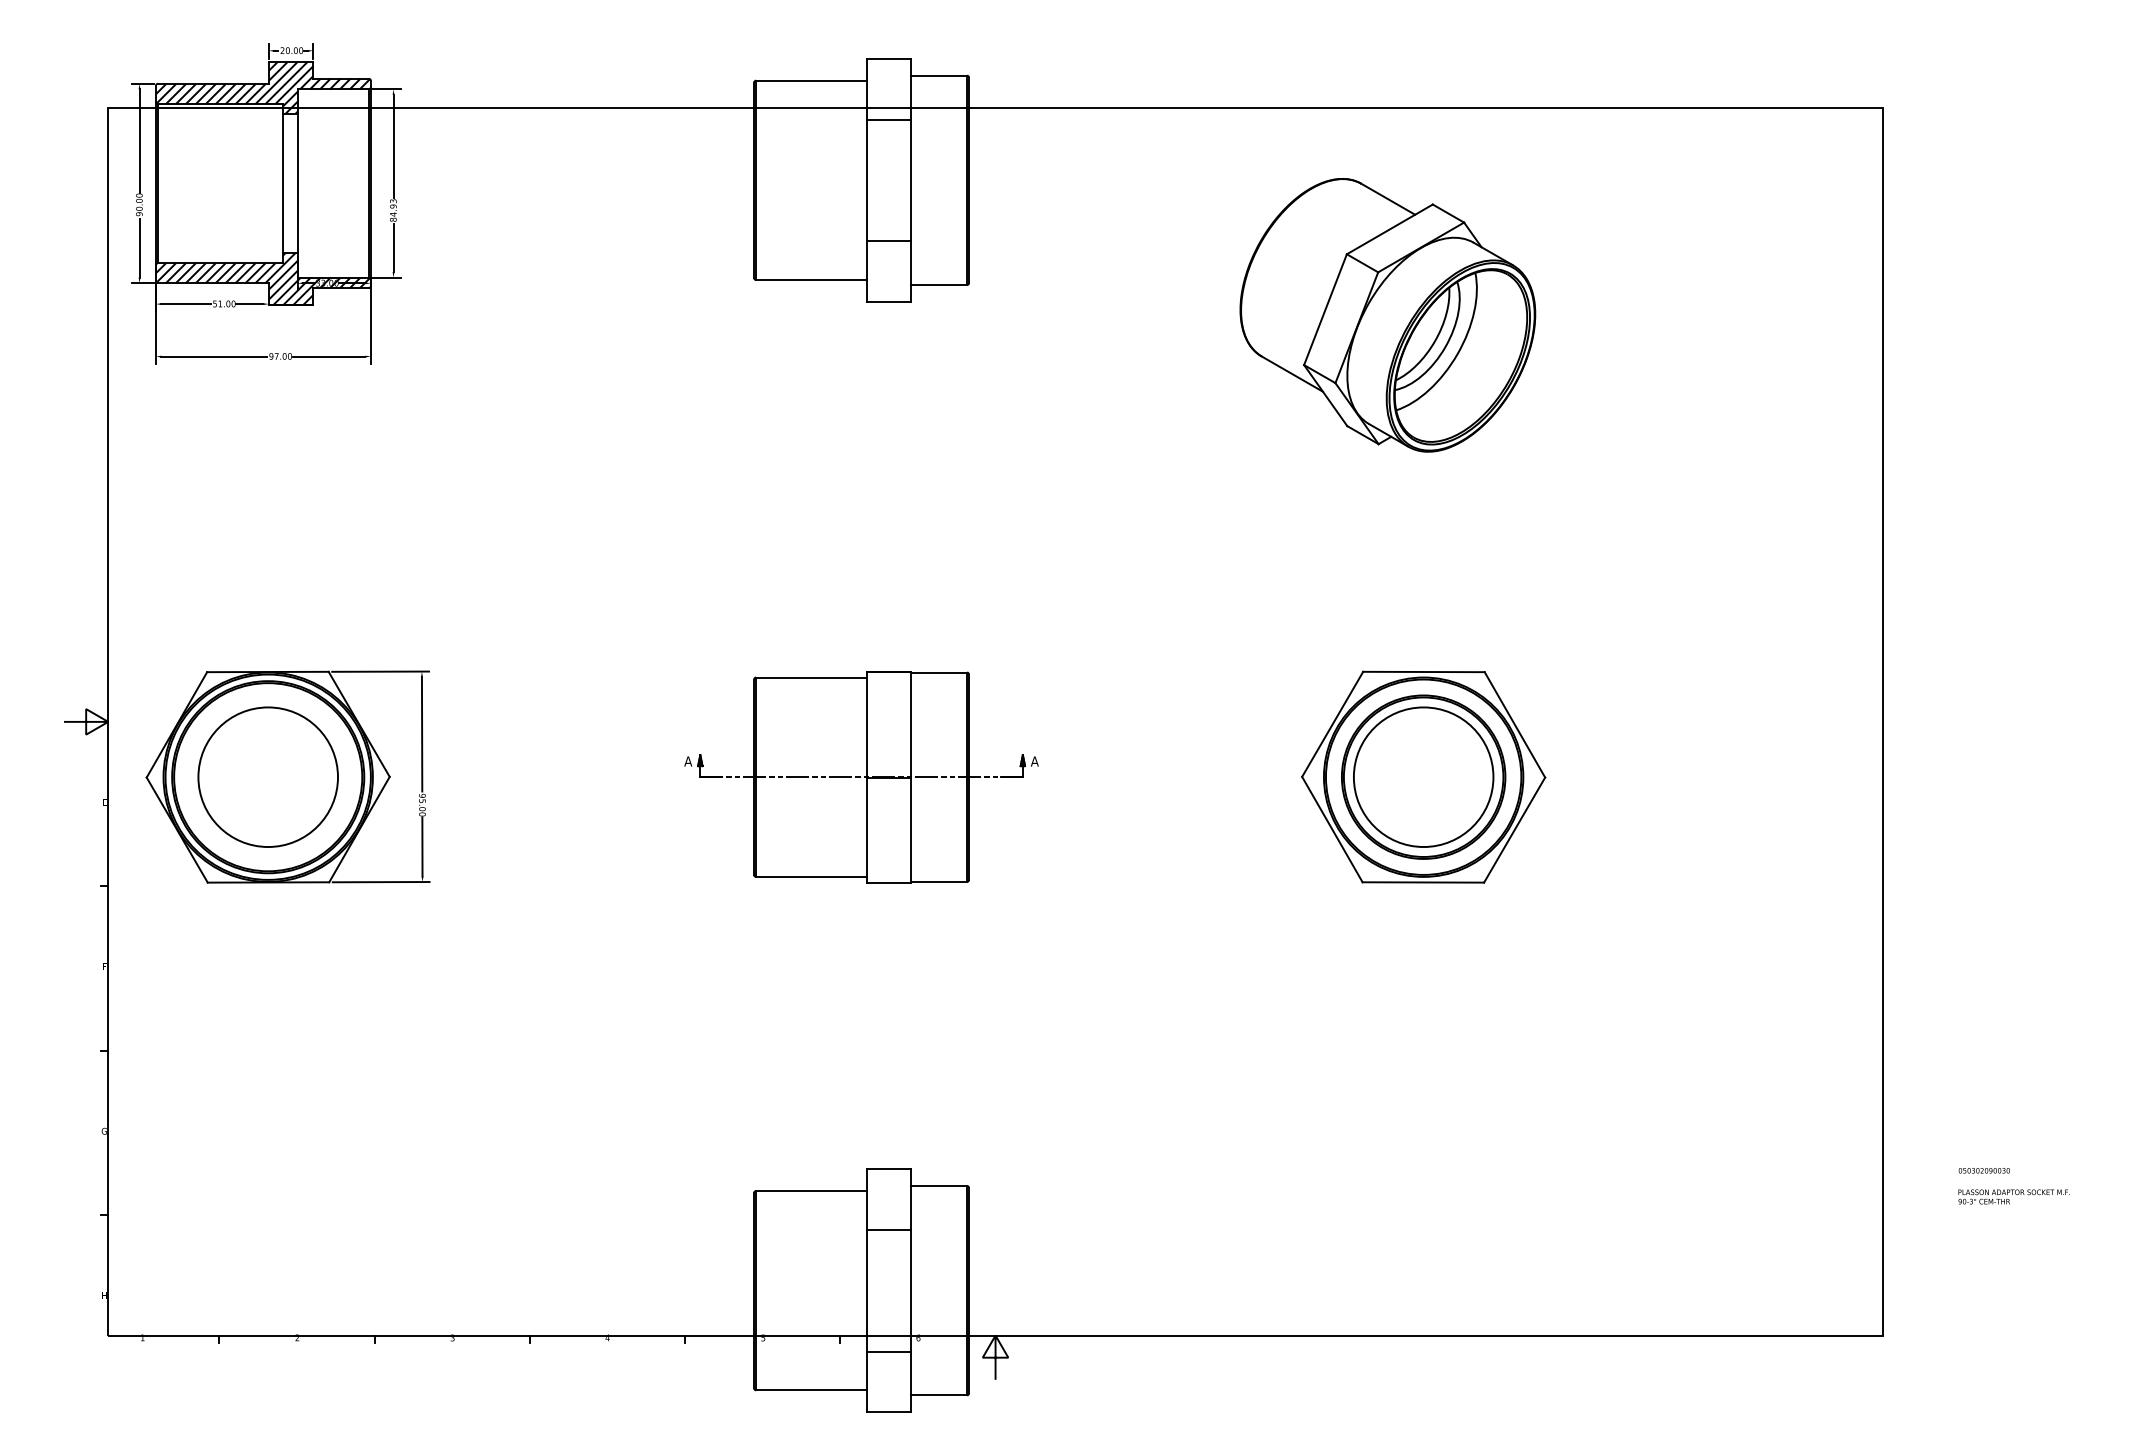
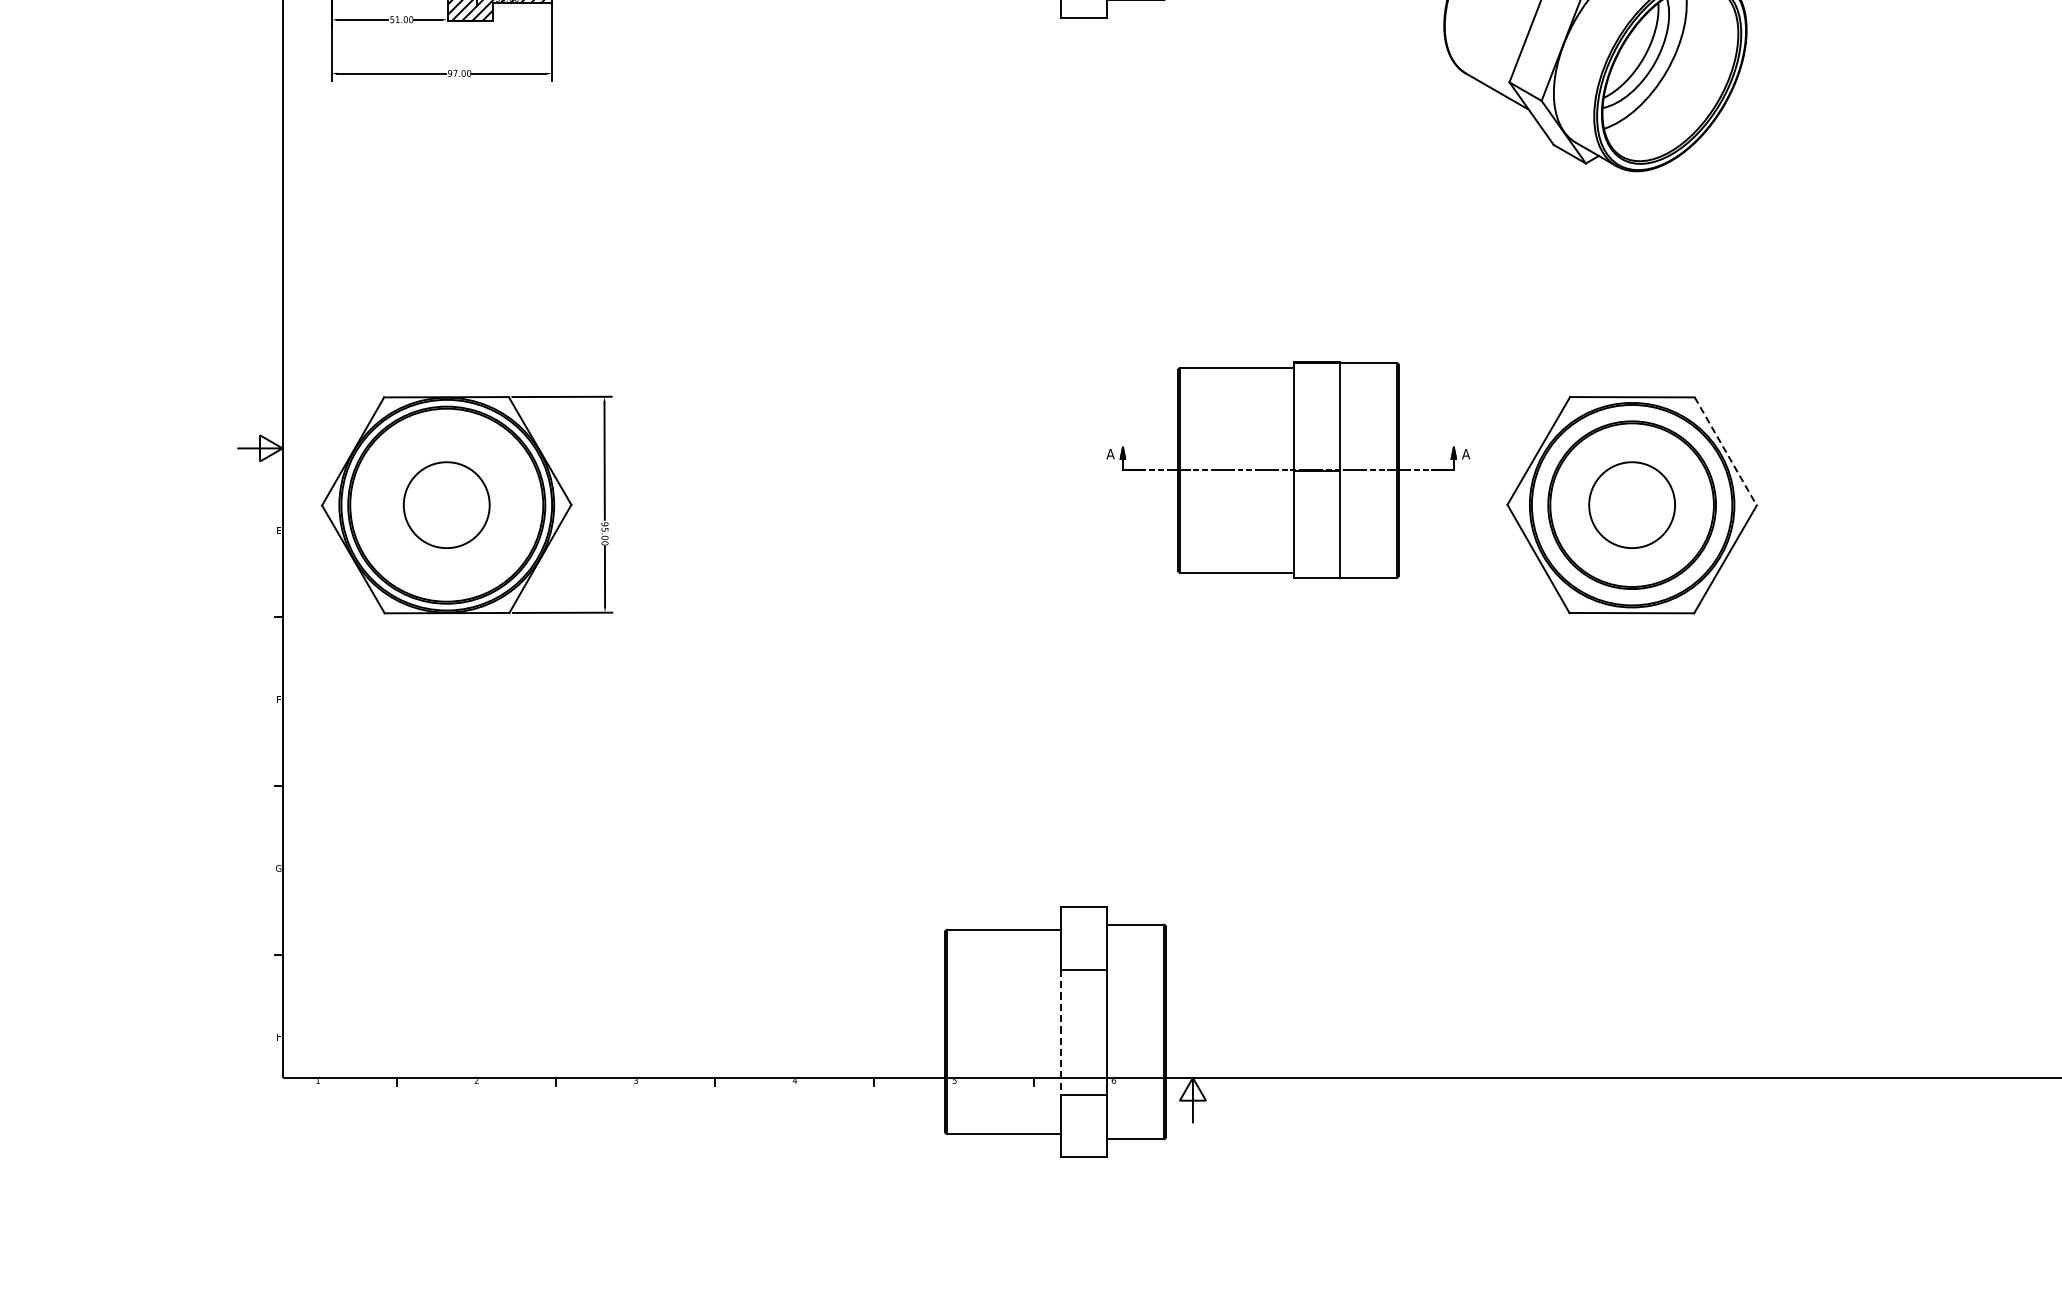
line: (1514, 724) -> (1725, 451), solid -> dashed
circle: (268, 777) -> (447, 505), size x0.6
part: (861, 777) -> (1288, 470), moved
circle: (1423, 777) -> (1631, 505), size x0.6
line: (867, 1290) -> (1061, 1031), solid -> dashed

